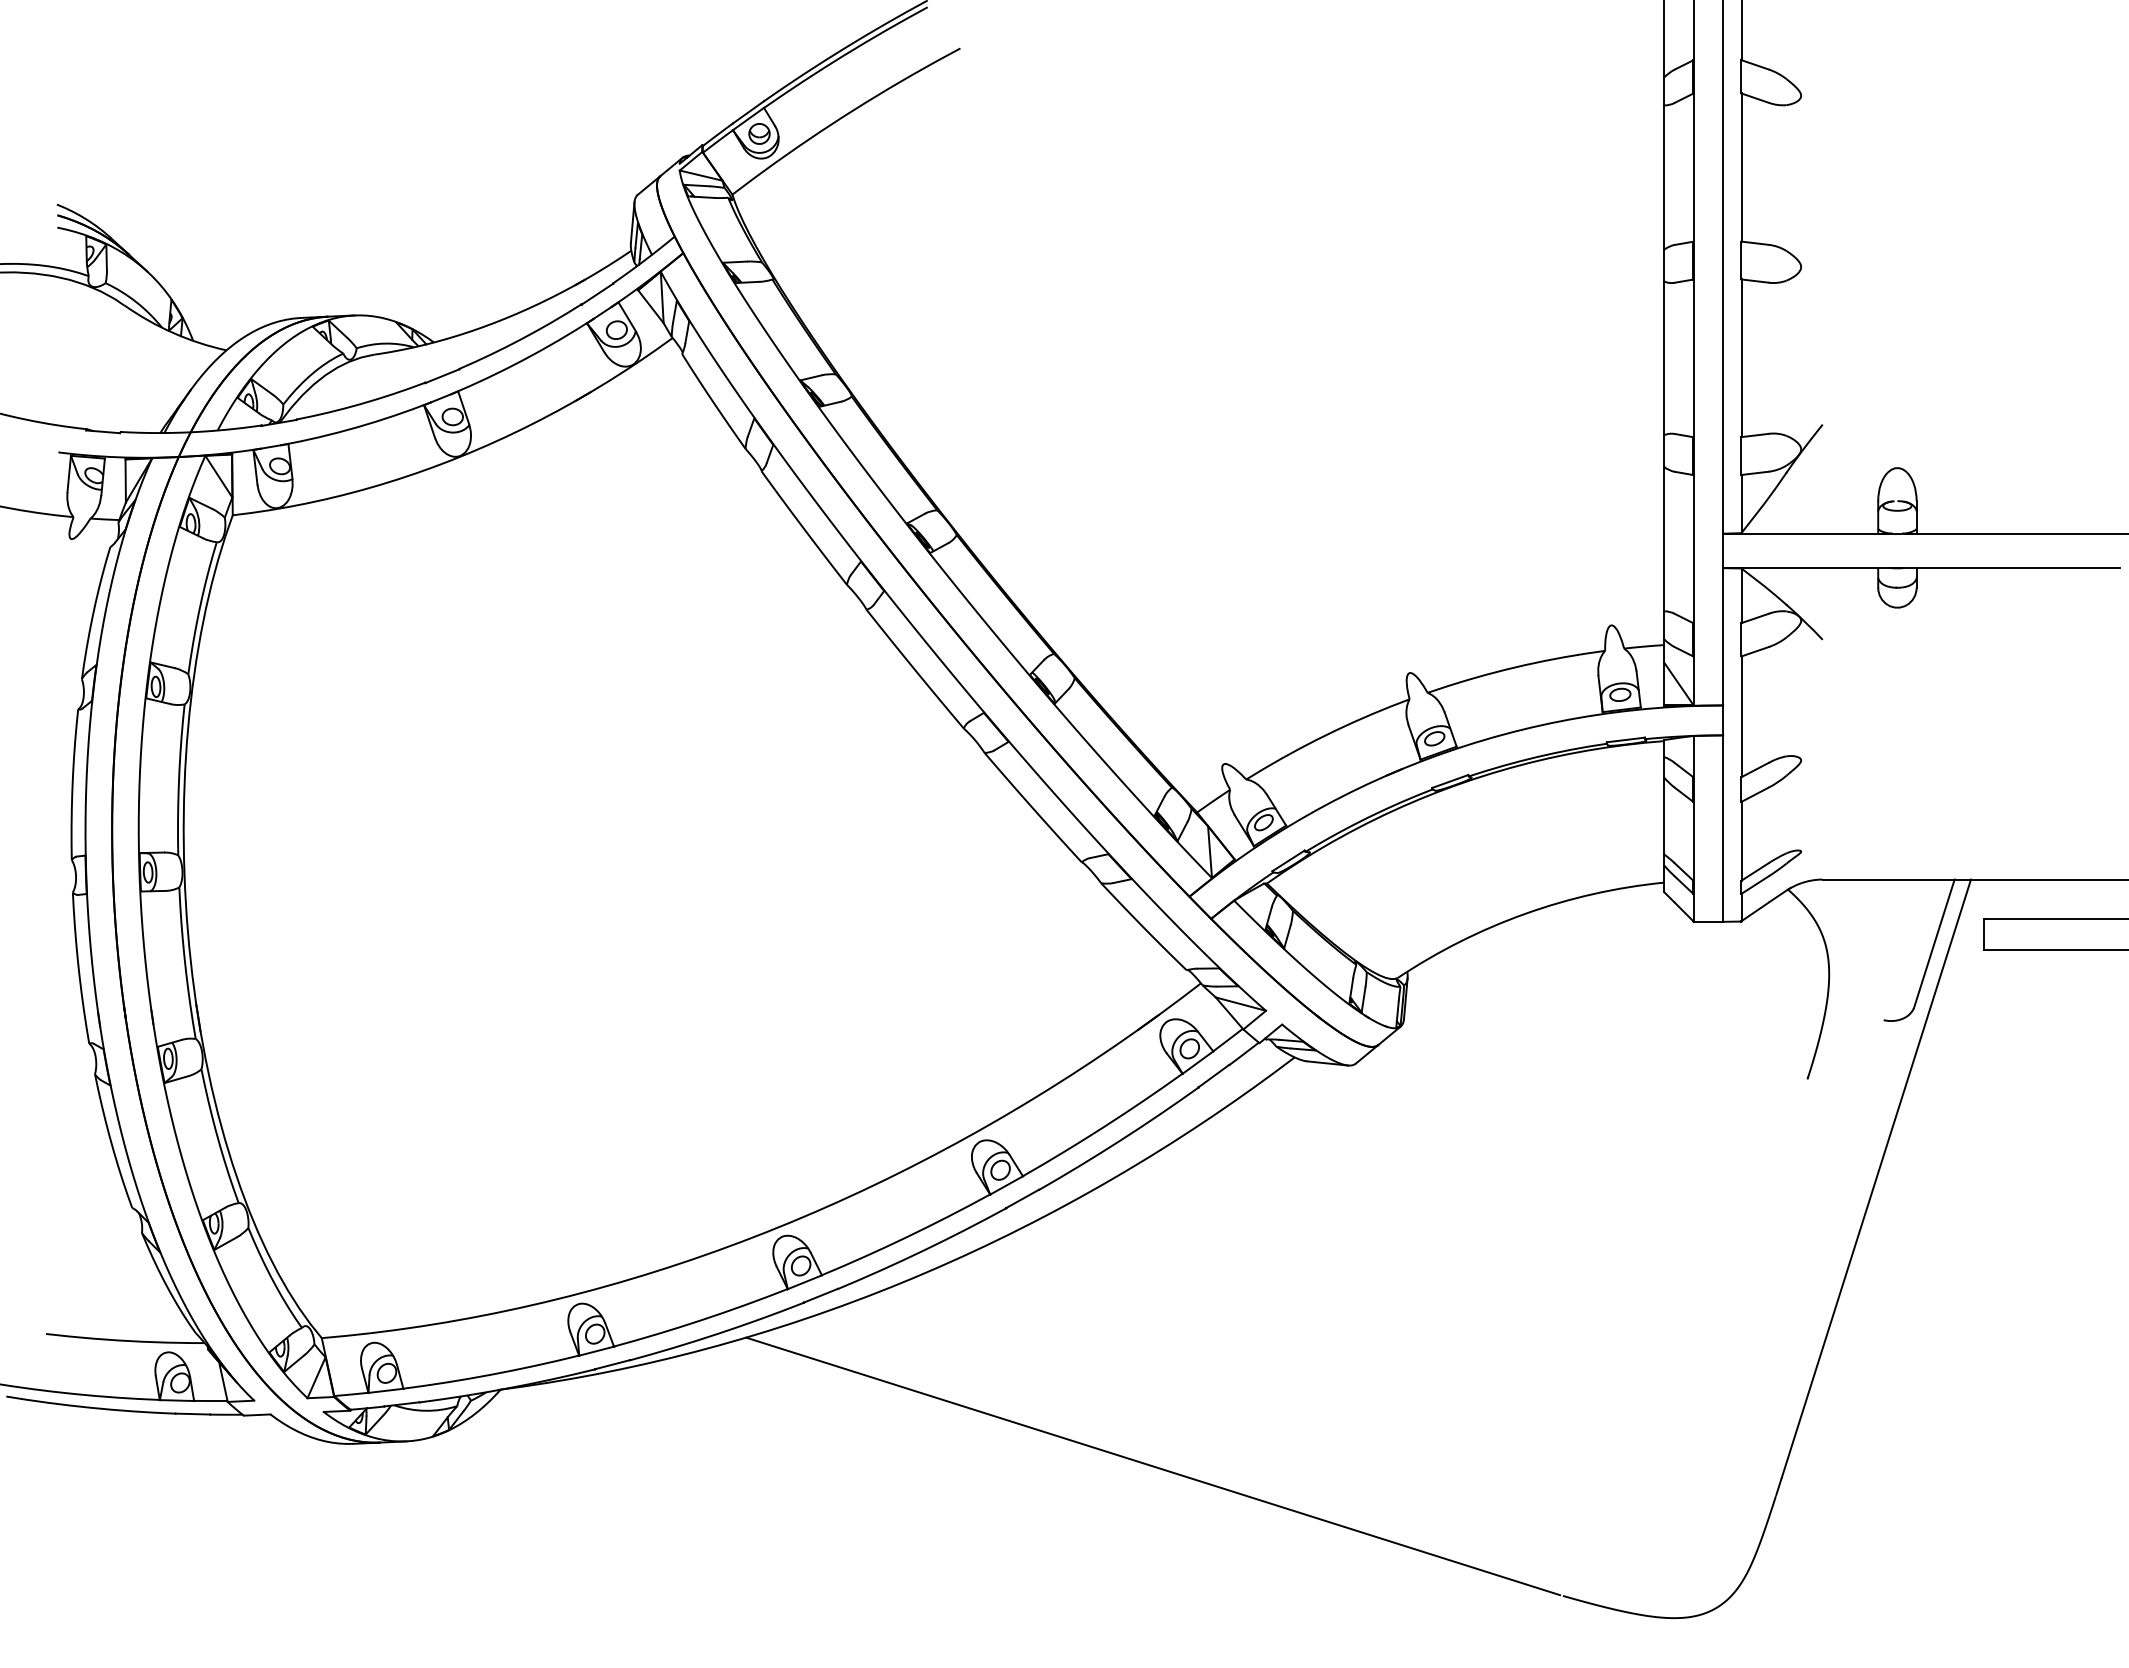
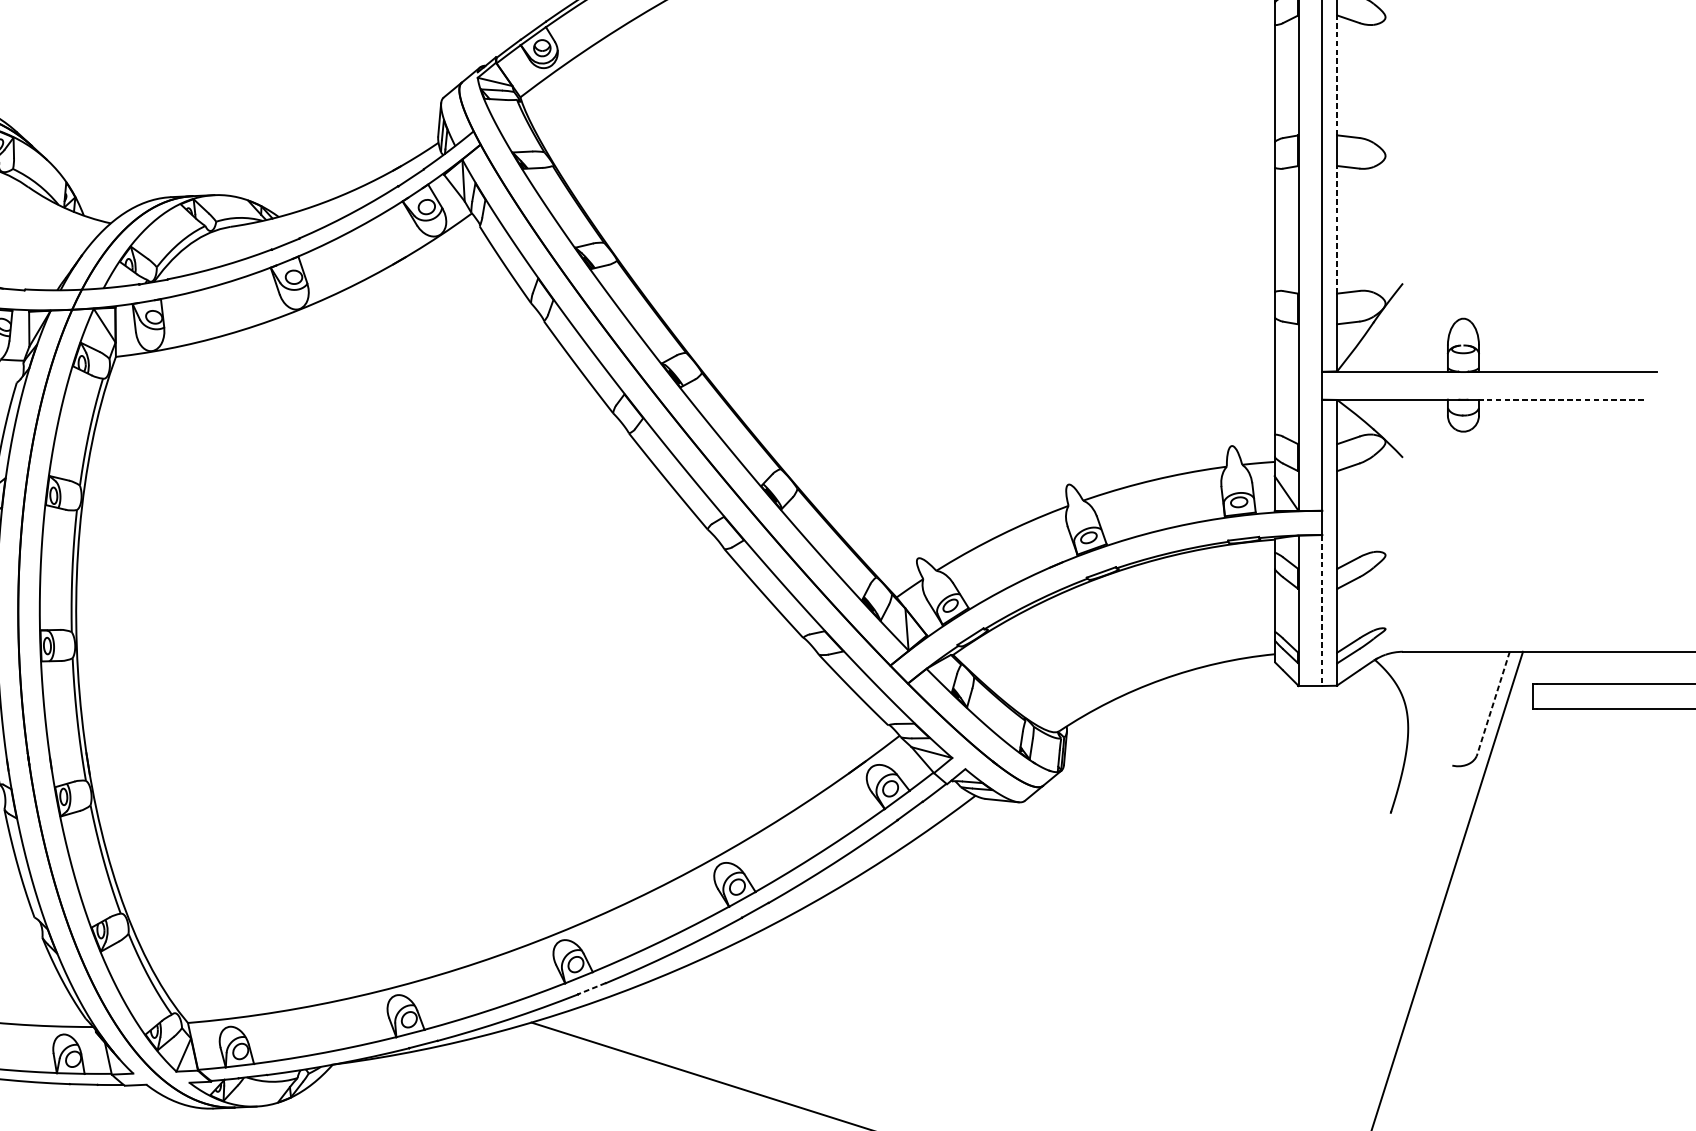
line: (1741, 167) -> (1337, 75), solid -> dashed
line: (1741, 358) -> (1337, 229), solid -> dashed
line: (2018, 568) -> (1561, 399), solid -> dashed
line: (1723, 829) -> (1322, 611), solid -> dashed
line: (1934, 943) -> (1493, 703), solid -> dashed
line: (820, 1295) -> (591, 988), solid -> dashed

